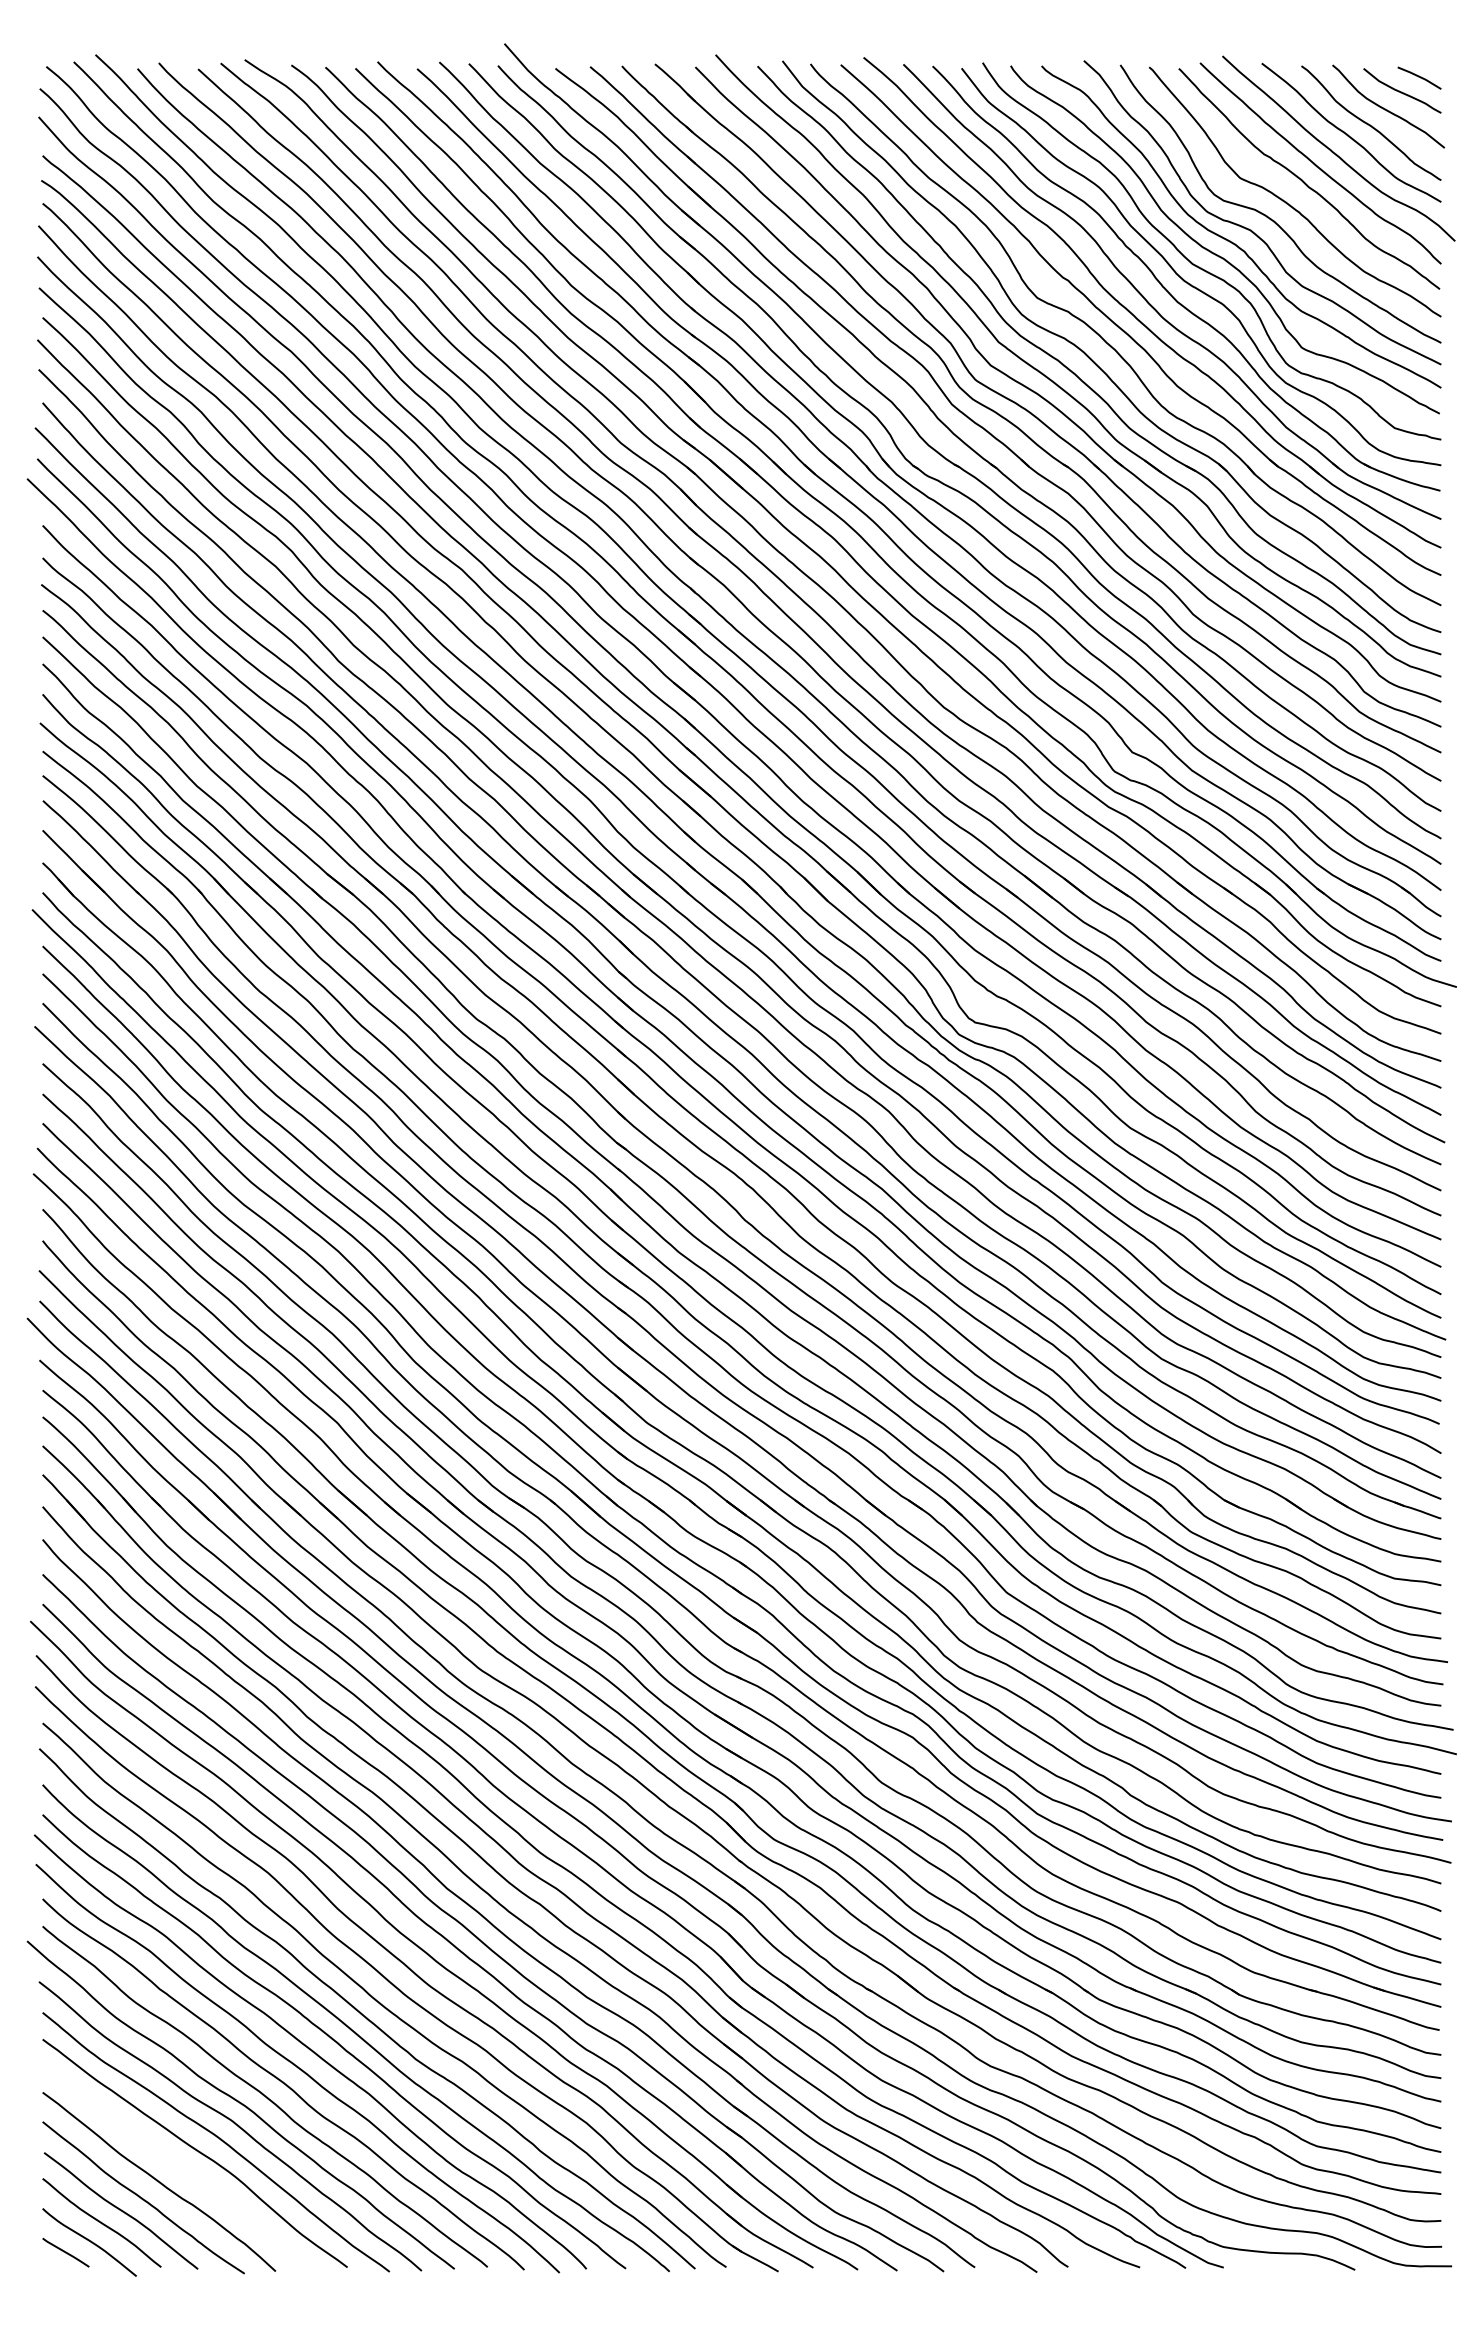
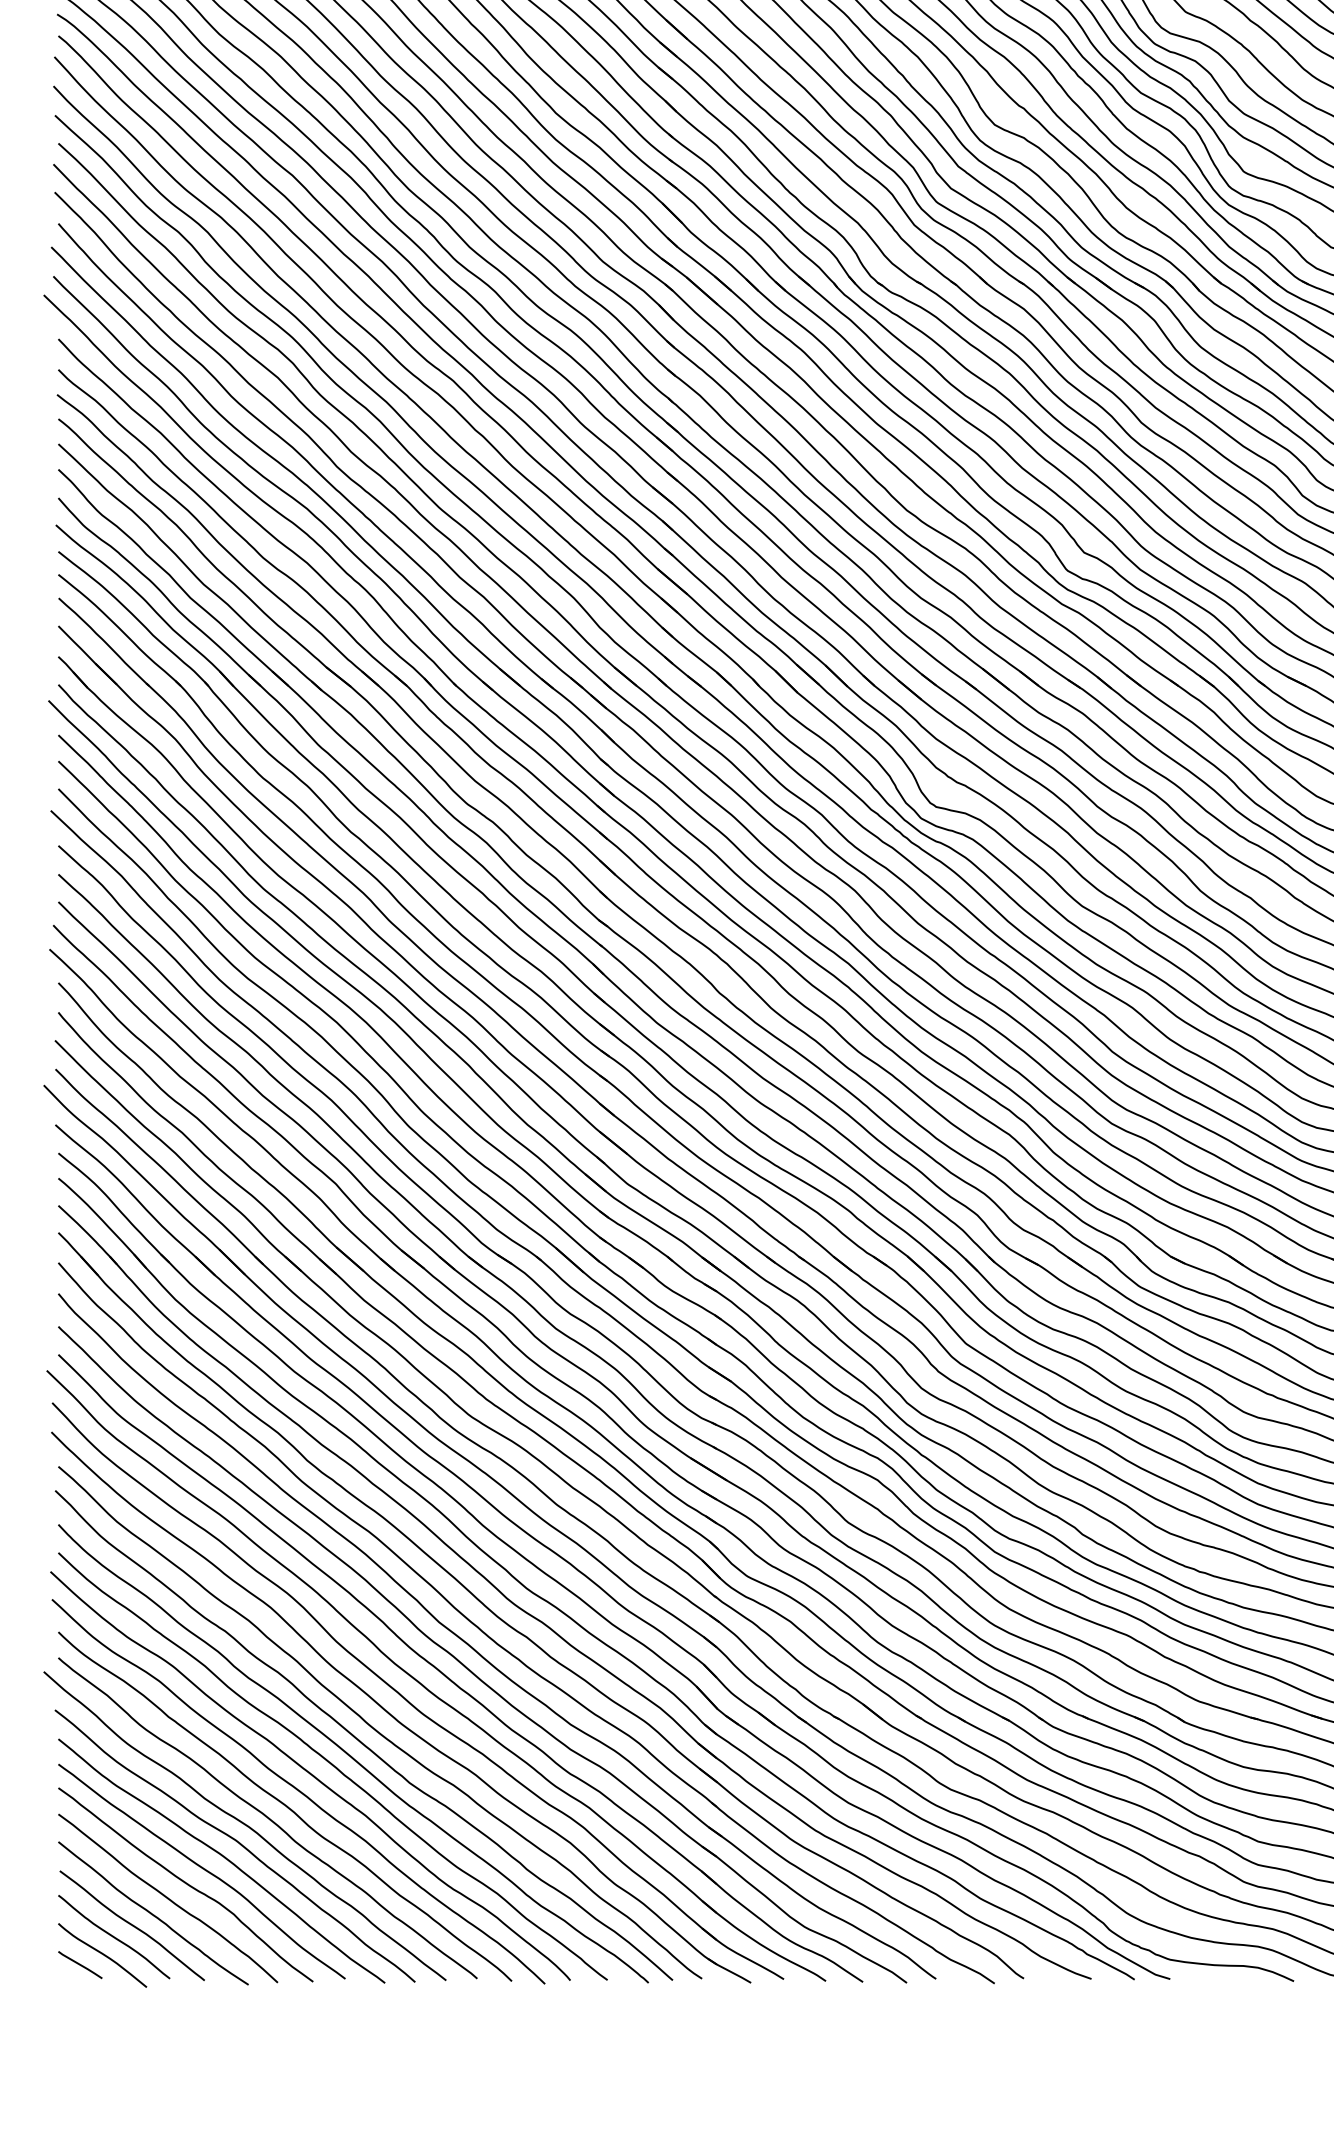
curve: (177, 2166) -> (185, 1883), added

